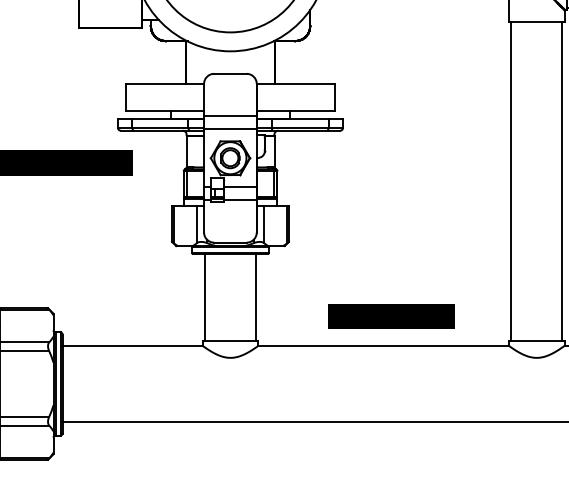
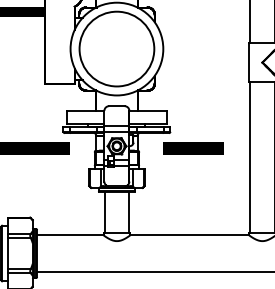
line: (391, 316) -> (193, 148), moved

